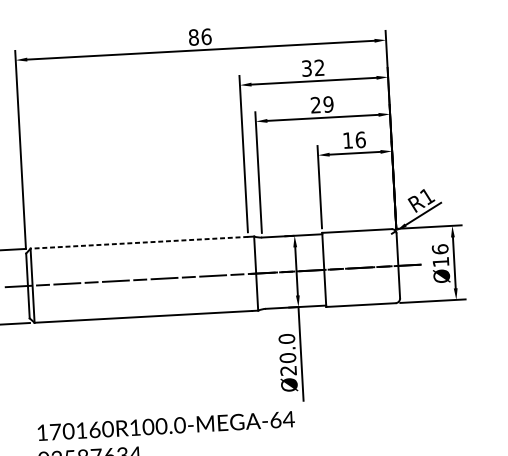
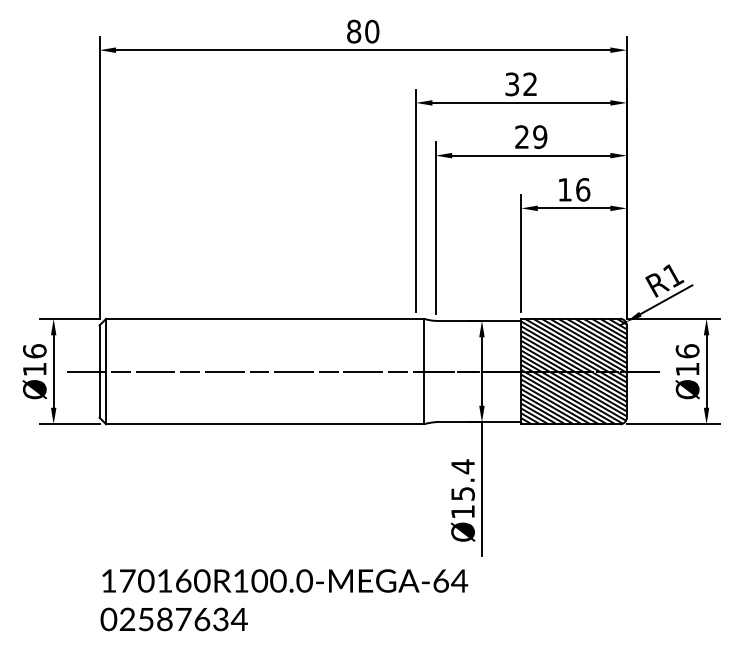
text: (206, 36) -> (372, 31), 86 -> 80
line: (139, 242) -> (261, 318), dashed -> solid
hatch: (360, 267) -> (573, 371), added
text: (287, 354) -> (462, 488), Ø20.0 -> Ø15.4

